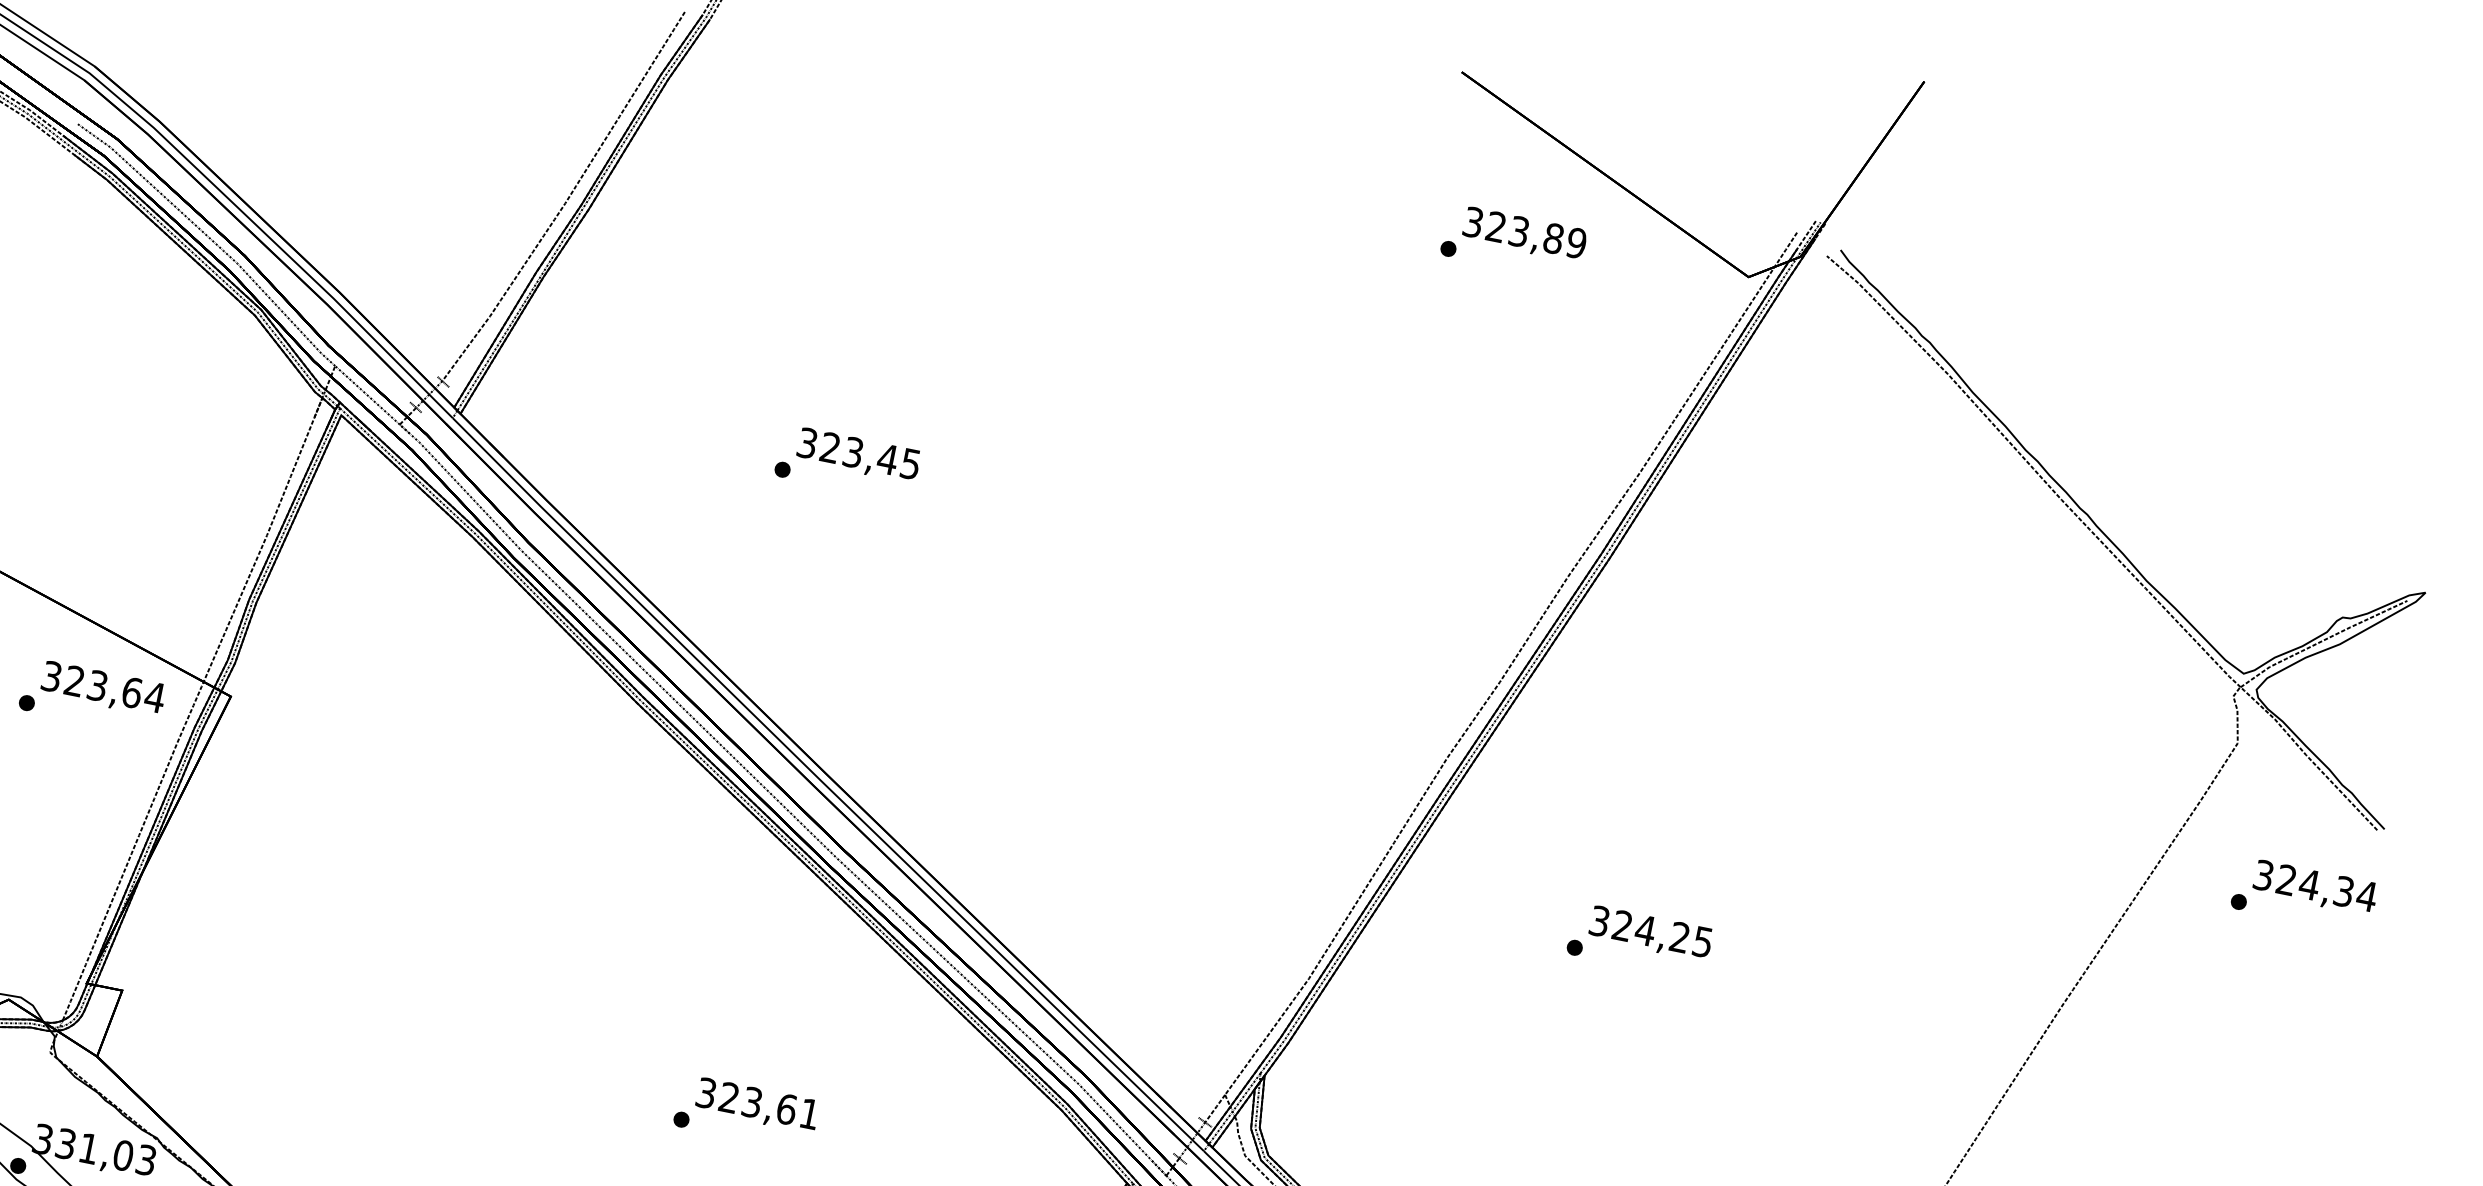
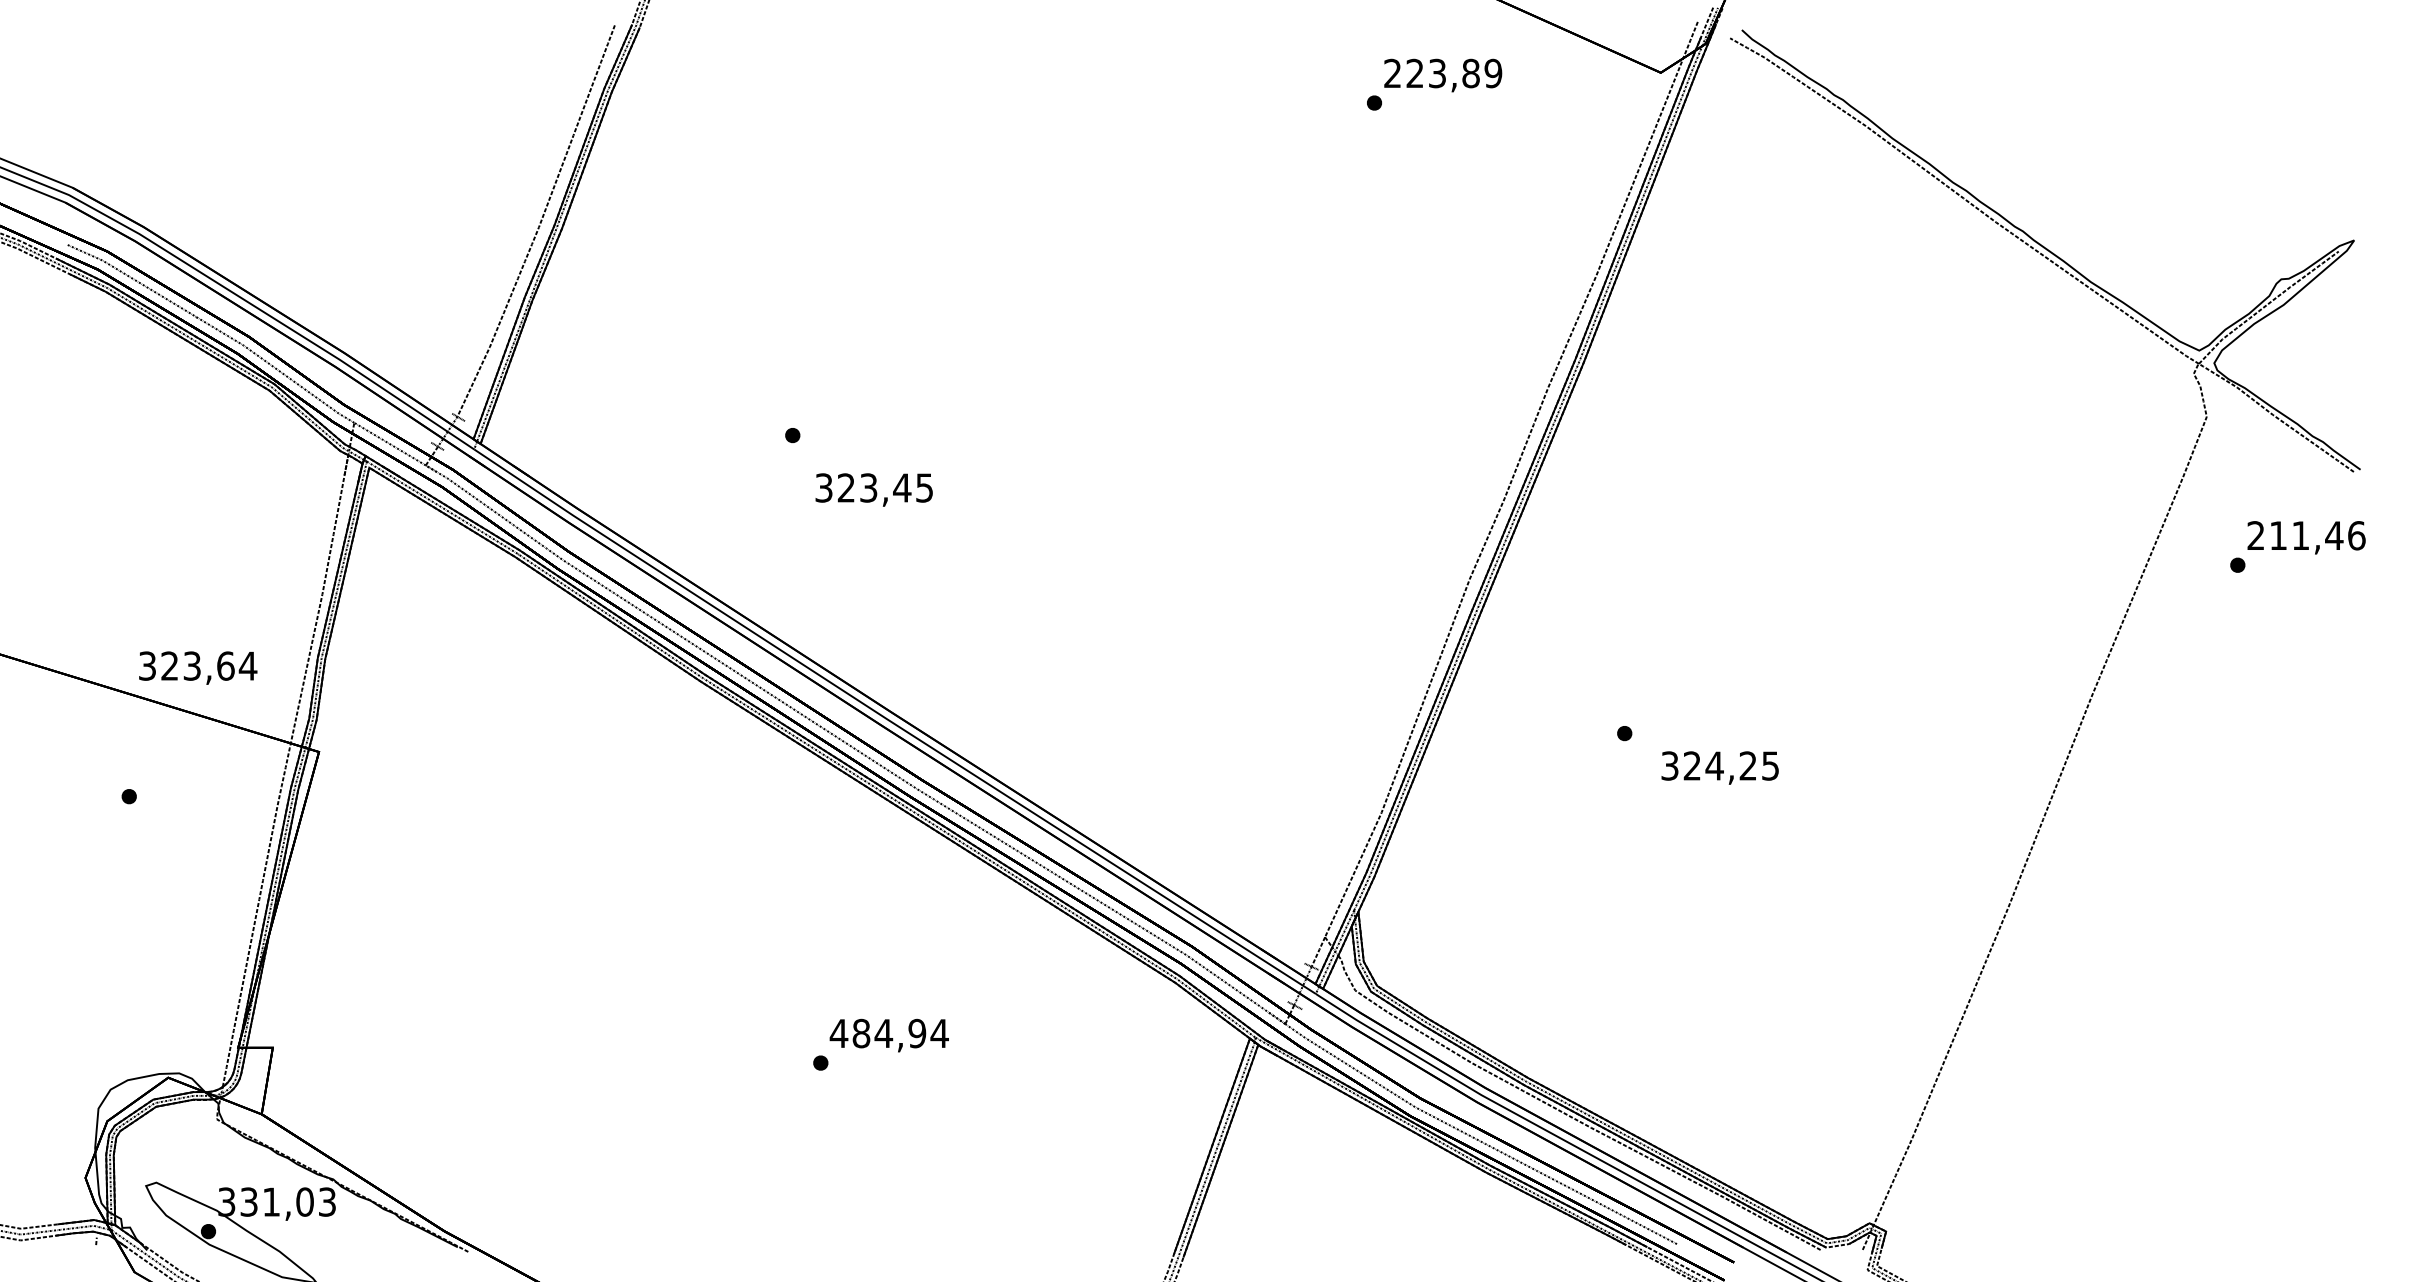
text: (1473, 222) -> (1392, 73), 323,89 -> 223,89
text: (857, 455) -> (873, 489), moved
text: (103, 688) -> (198, 667), moved
text: (2315, 885) -> (2306, 535), 324,34 -> 211,46
text: (1650, 933) -> (1719, 767), moved
text: (757, 1103) -> (888, 1033), 323,61 -> 484,94

